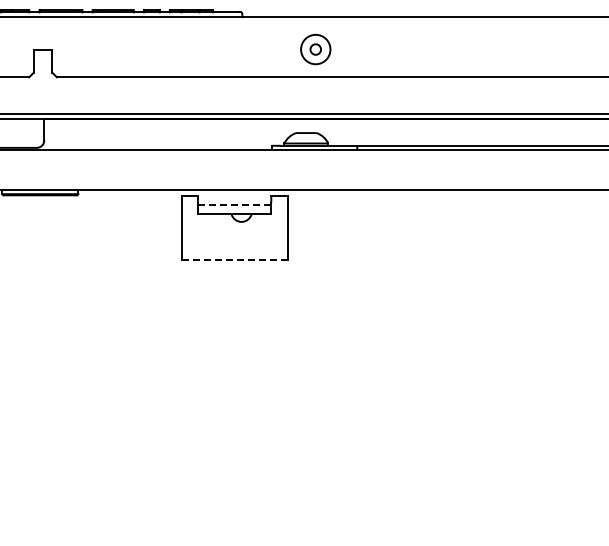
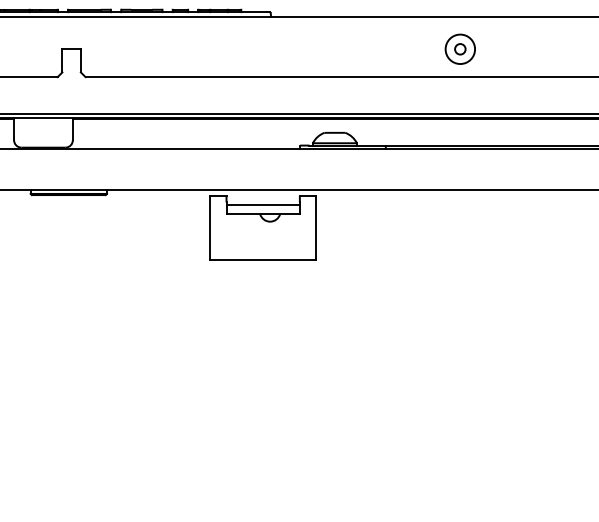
part: (315, 49) -> (460, 49), moved
line: (234, 205) -> (263, 205), dashed -> solid
line: (234, 259) -> (263, 259), dashed -> solid

